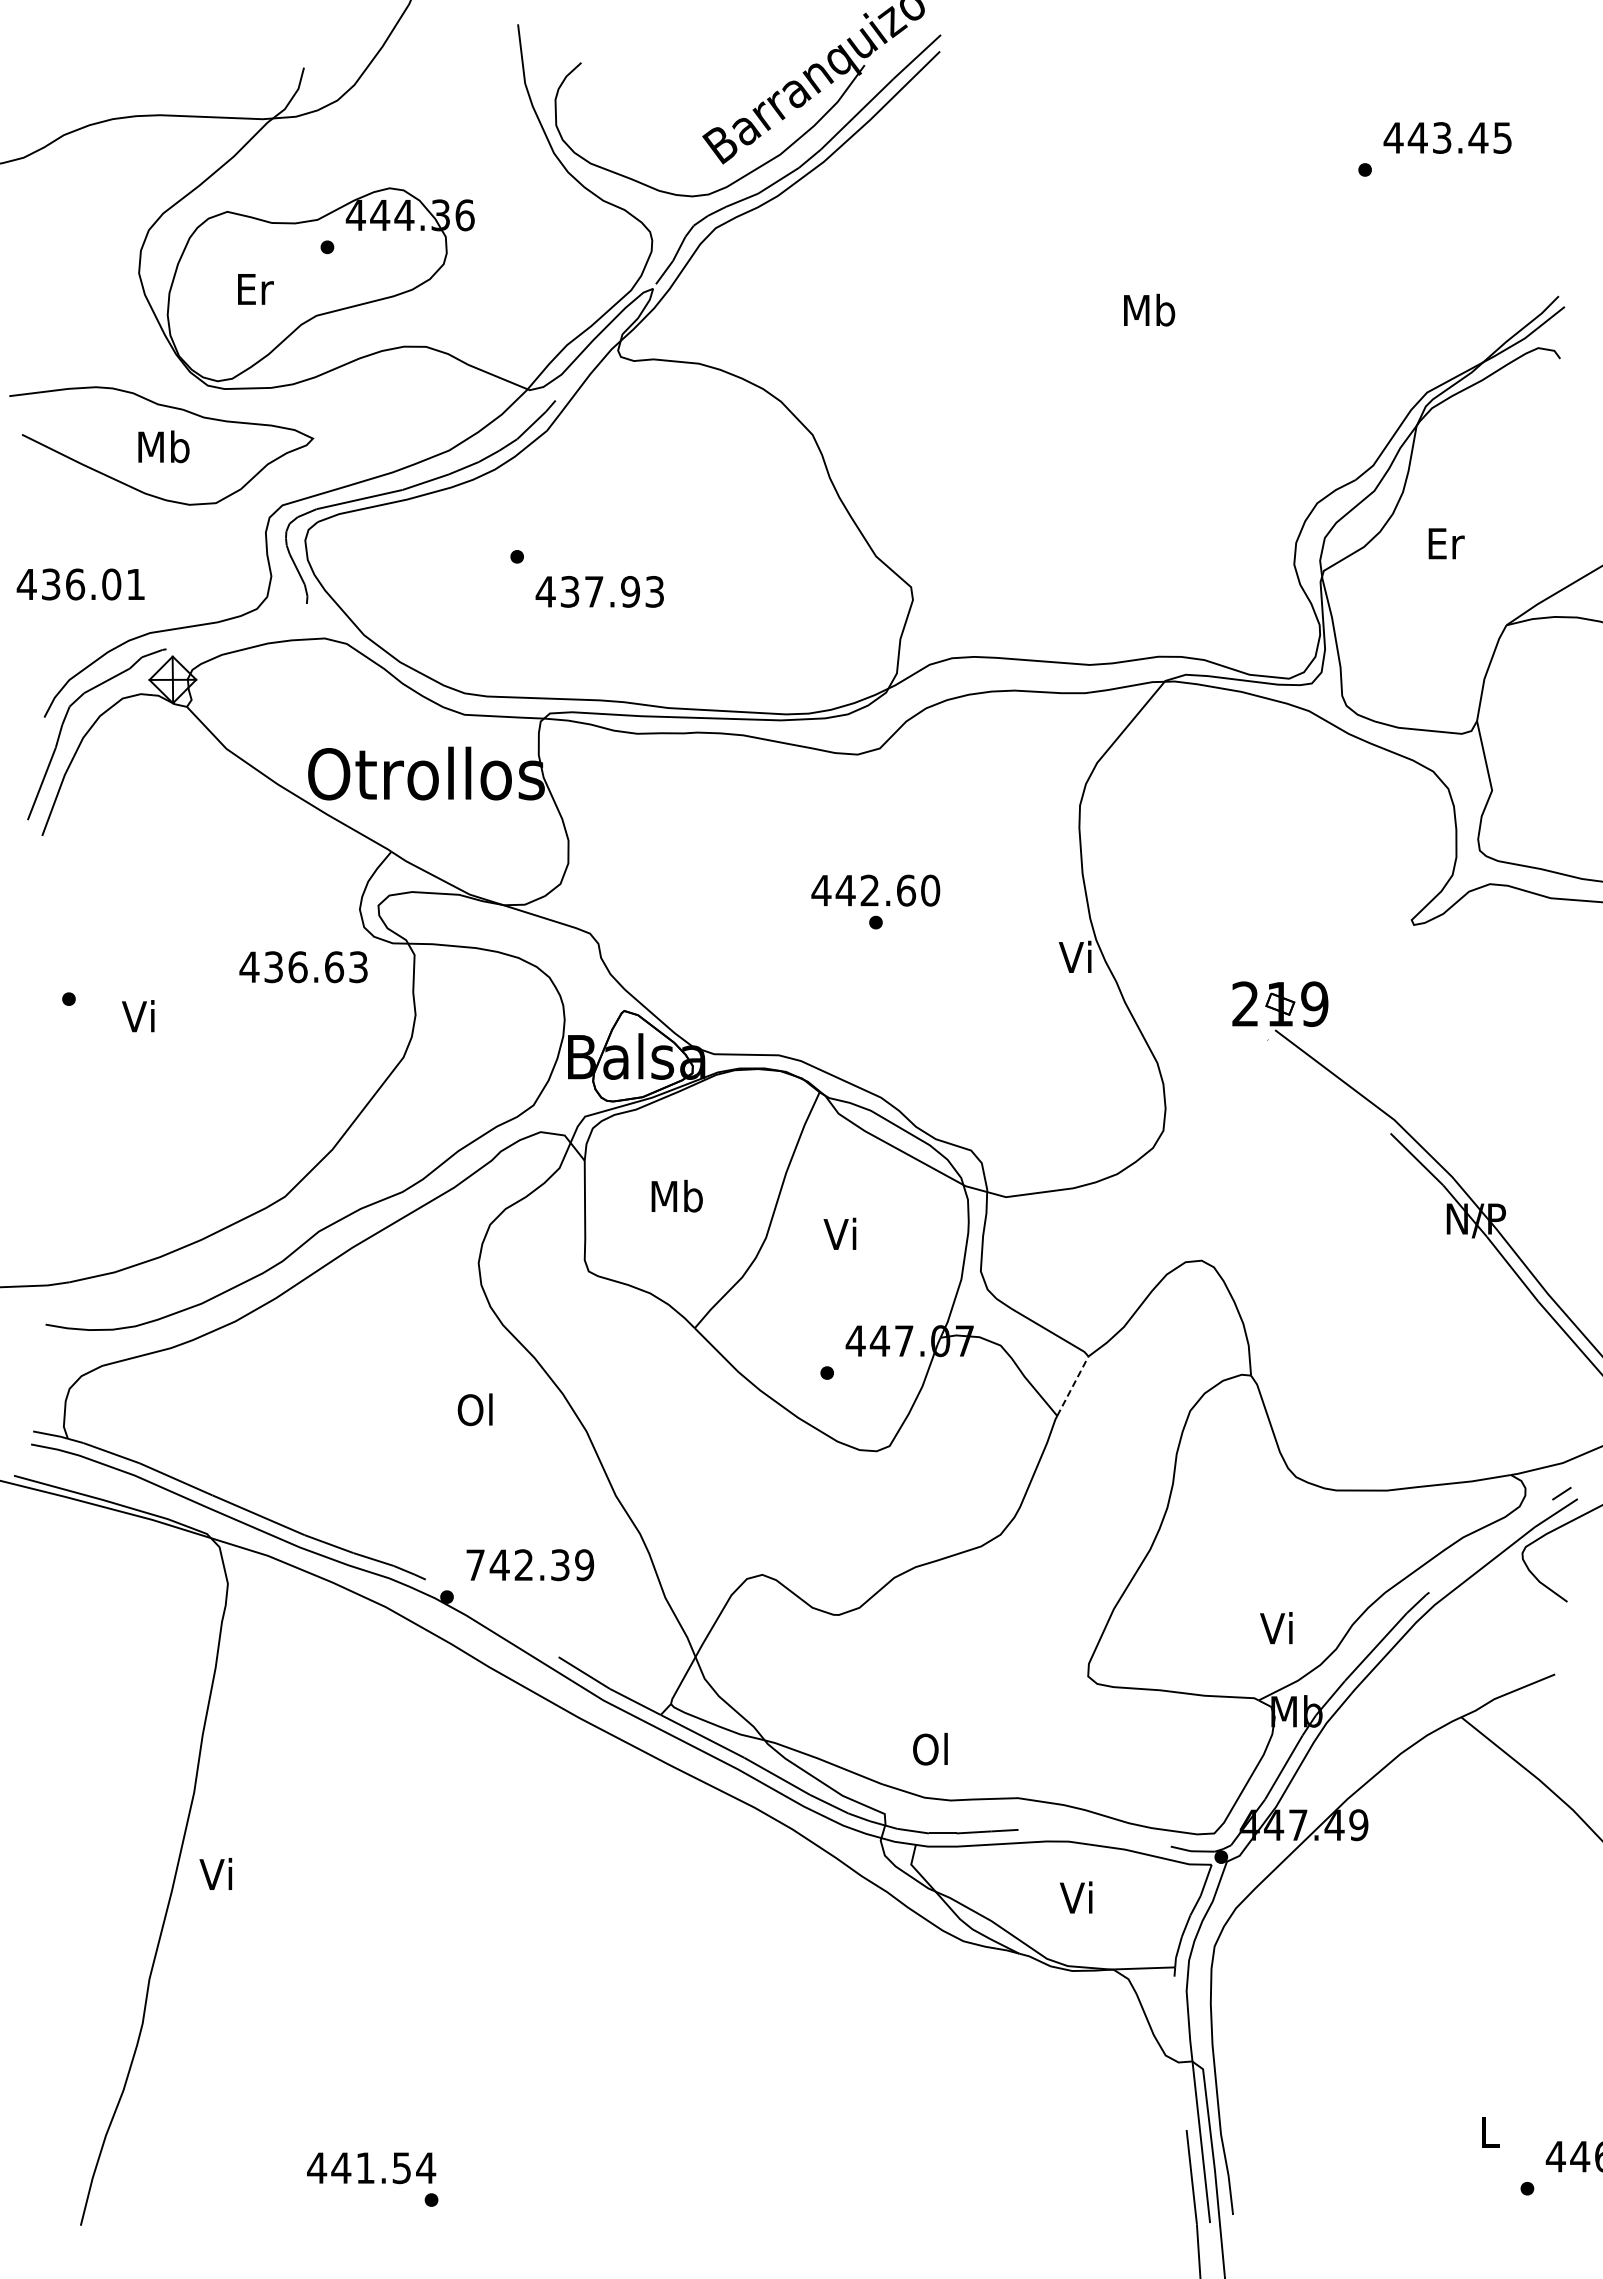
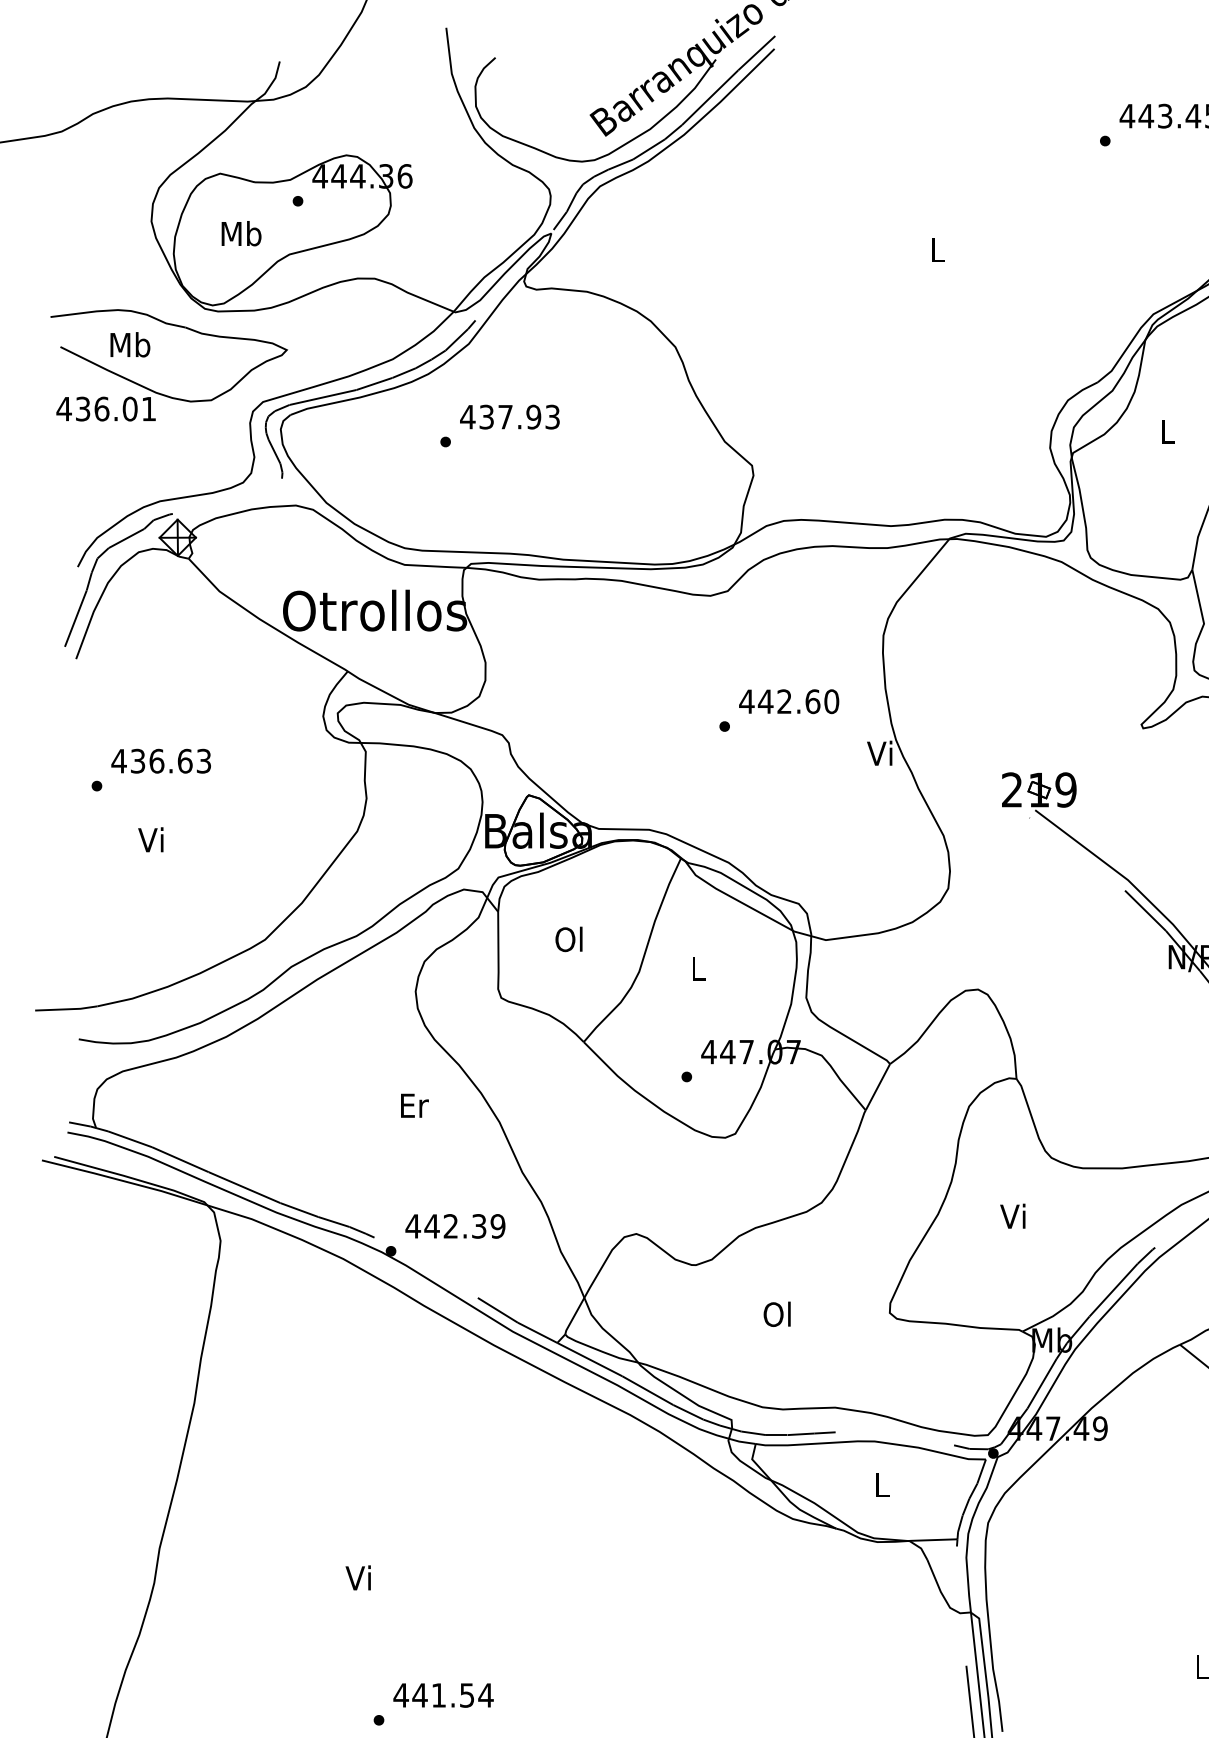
text: (254, 288) -> (241, 233), Er -> Mb
text: (1149, 309) -> (937, 249), Mb -> L
text: (163, 446) -> (130, 344), moved
text: (1446, 543) -> (1168, 431), Er -> L
text: (80, 584) -> (105, 409), moved
text: (599, 591) -> (509, 416), moved
text: (875, 890) -> (788, 701), moved
text: (303, 967) -> (161, 761), moved
text: (138, 1016) -> (151, 840), moved
text: (676, 1195) -> (569, 938), Mb -> Ol
text: (839, 1233) -> (696, 968), Vi -> L
line: (1072, 1386) -> (877, 1087), dashed -> solid
text: (476, 1409) -> (413, 1105), Ol -> Er
text: (475, 1564) -> (413, 1225), 742.39 -> 442.39
text: (1276, 1628) -> (1012, 1216), moved
text: (930, 1748) -> (777, 1313), moved
text: (215, 1873) -> (357, 1577), moved
text: (1076, 1897) -> (880, 1484), Vi -> L
text: (371, 2168) -> (443, 1695), moved

